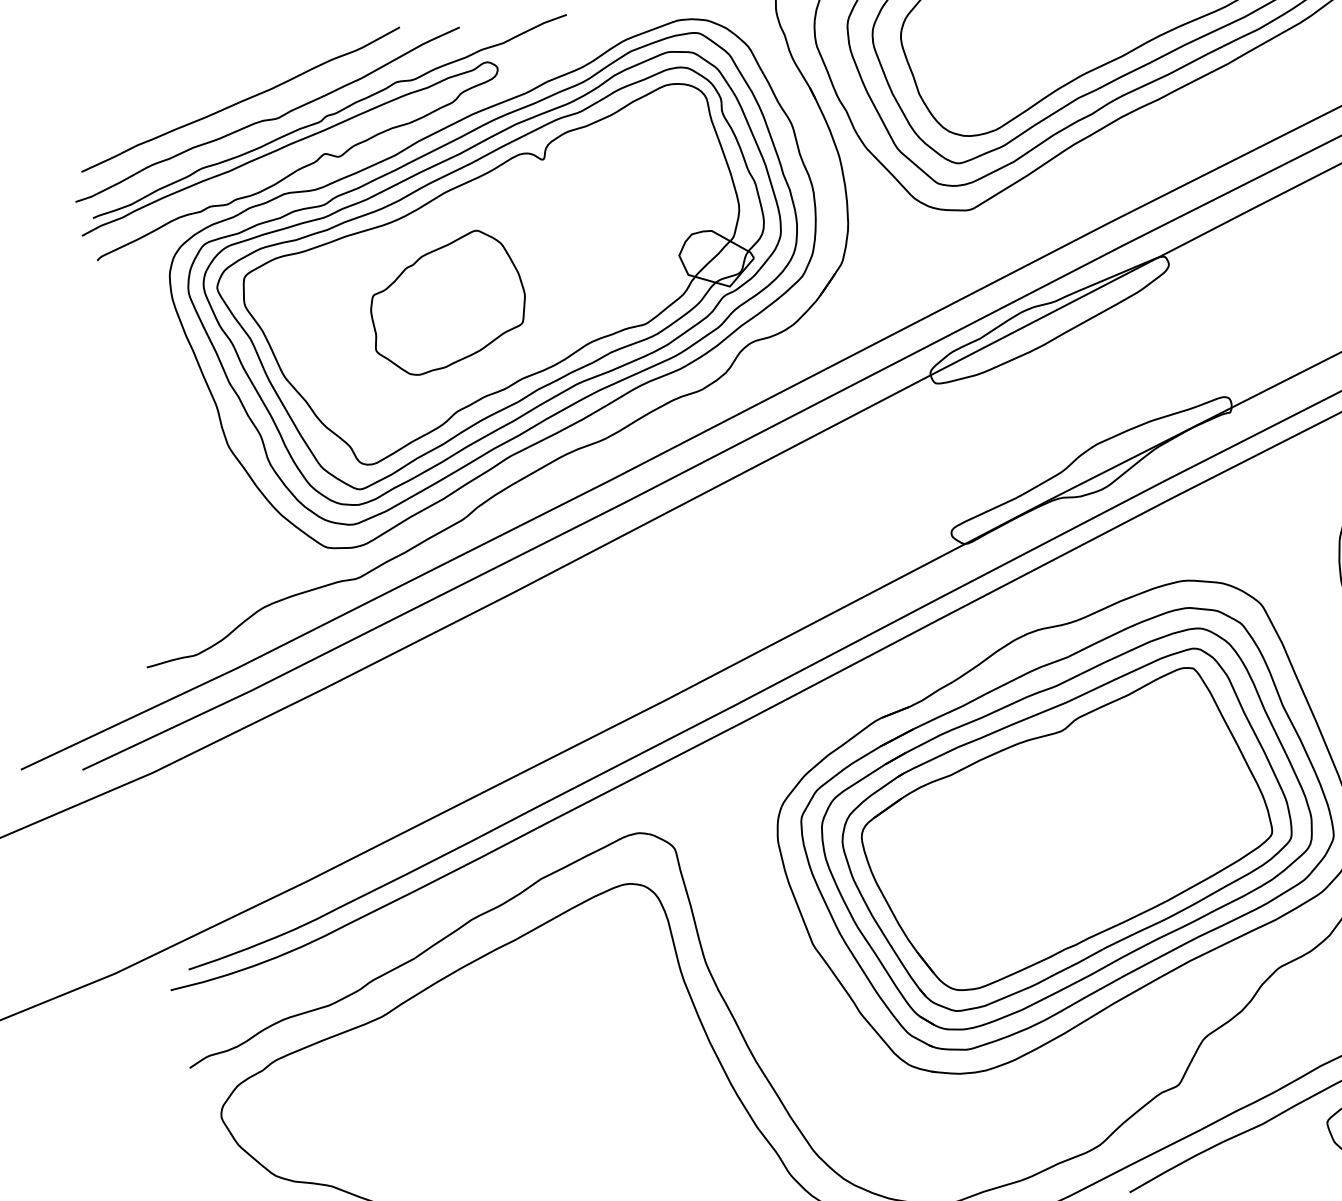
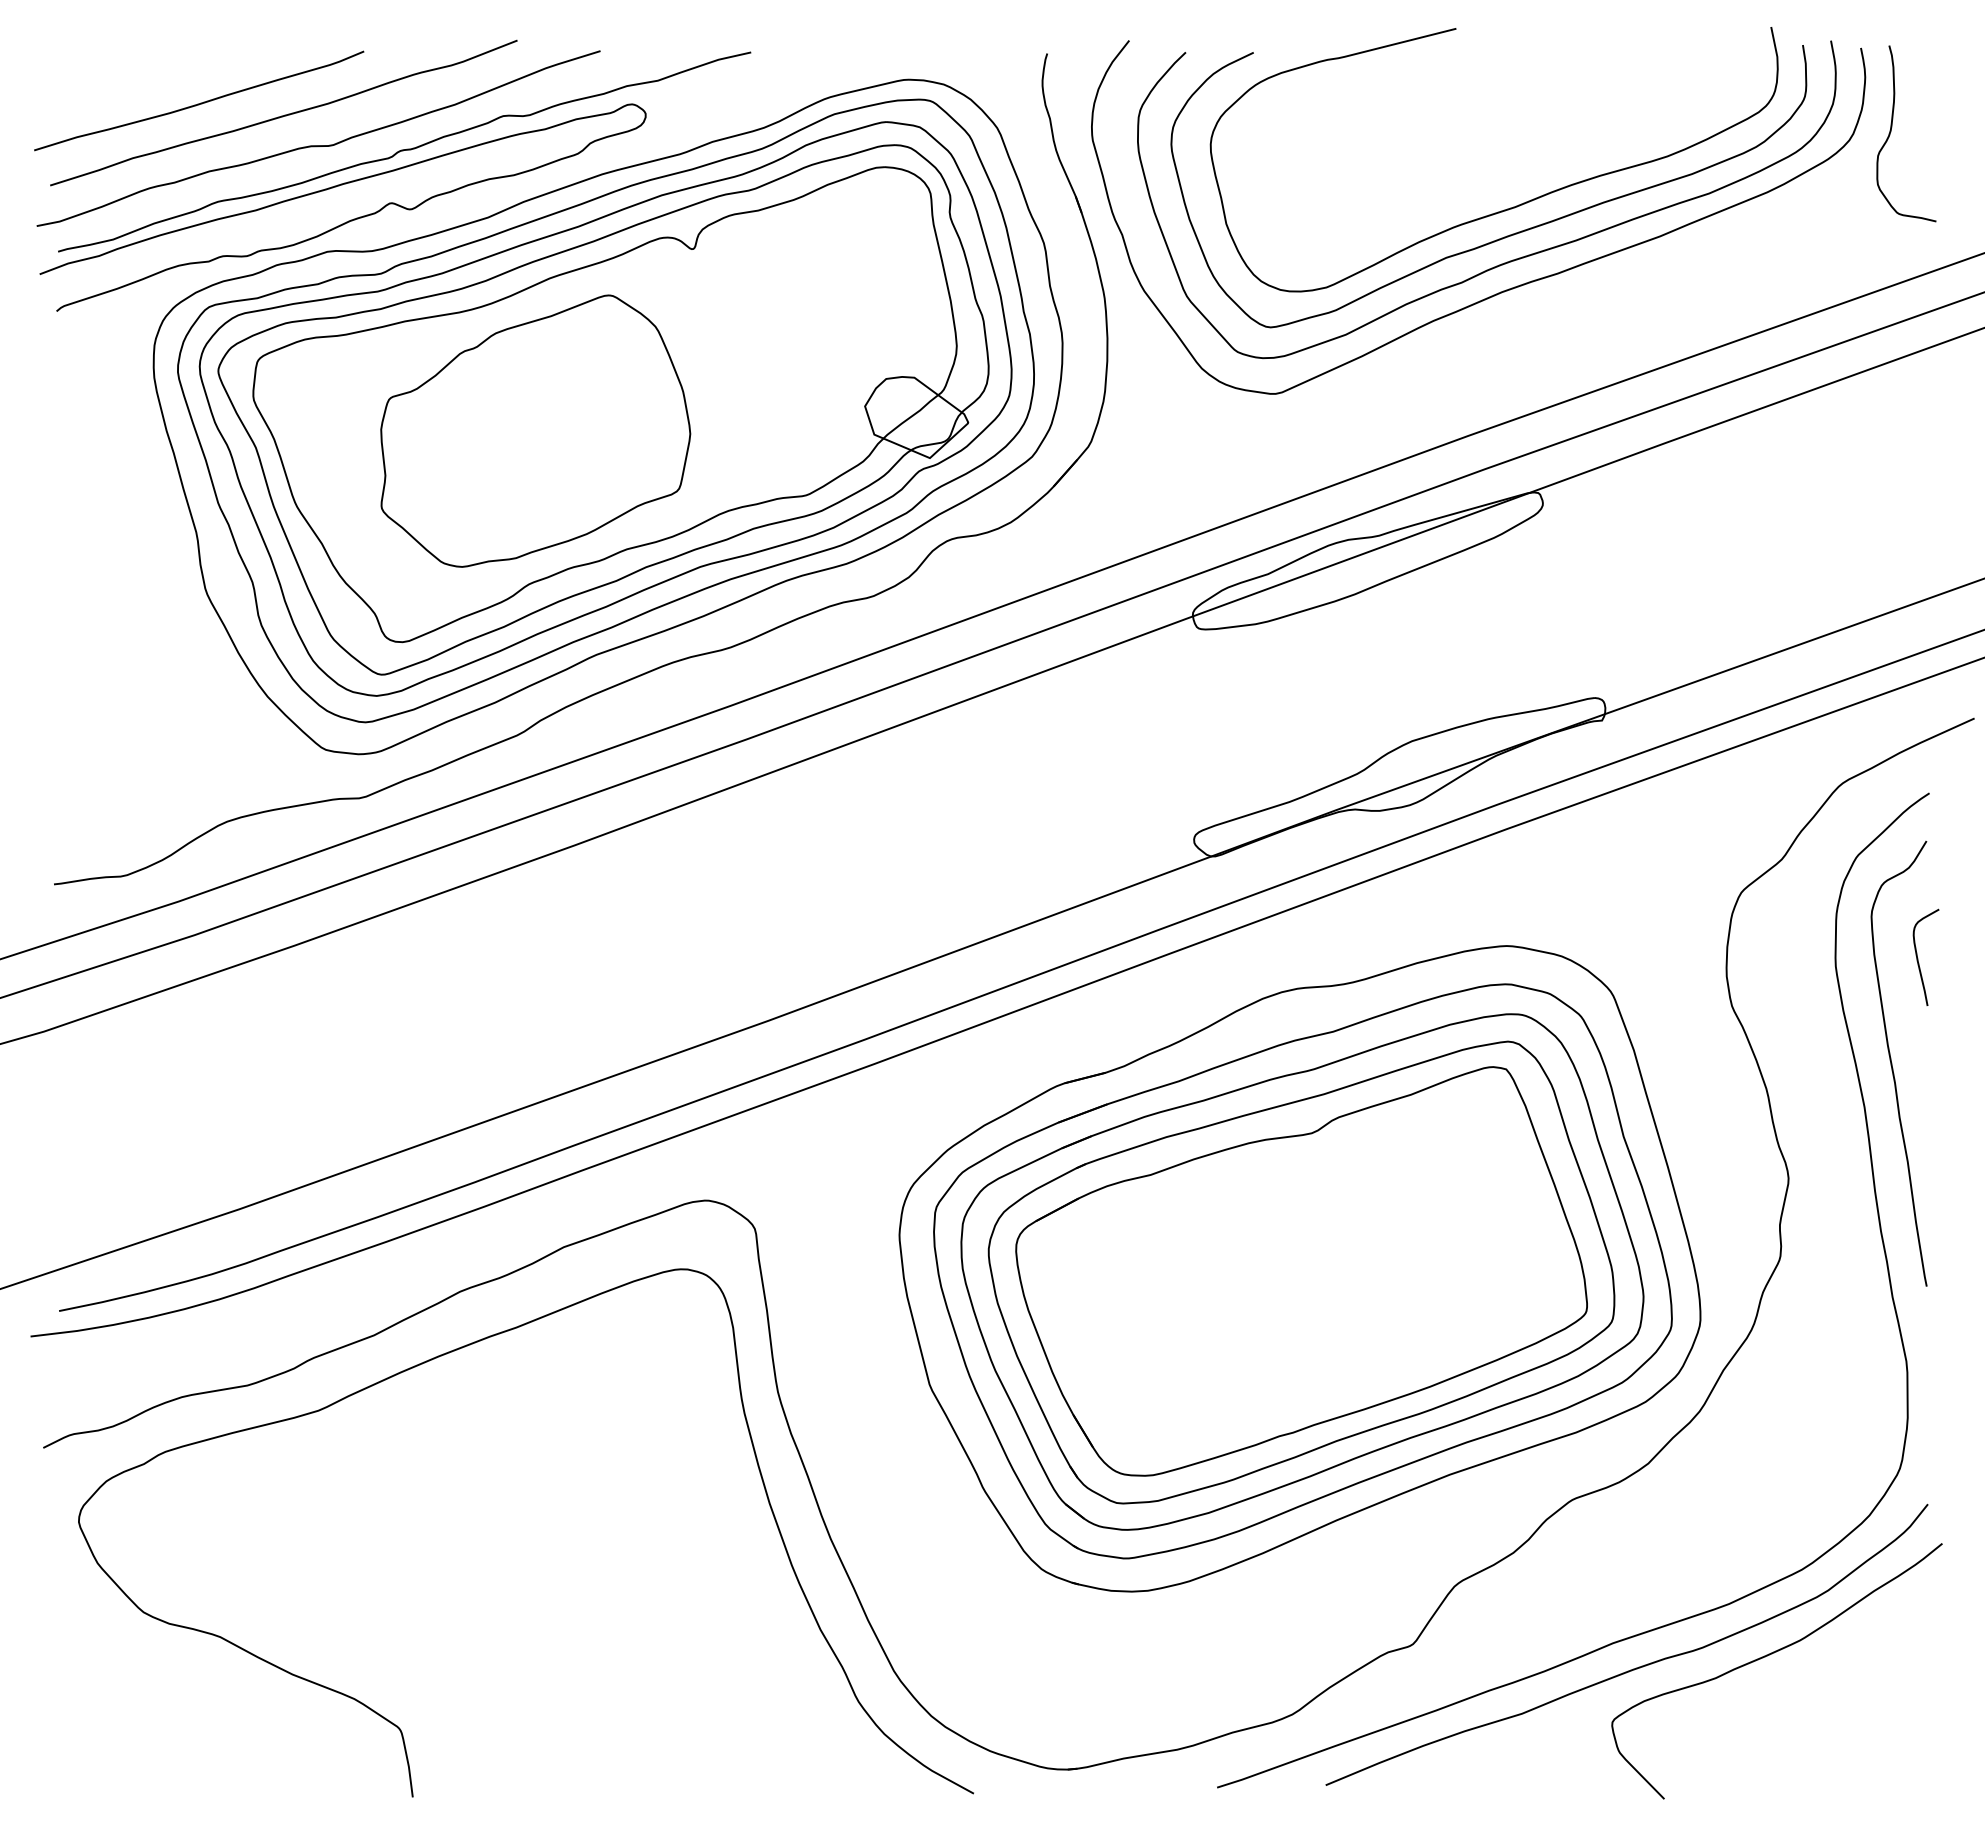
curve: (180, 99) -> (200, 102), added
part: (447, 302) -> (535, 430), size x1.43

